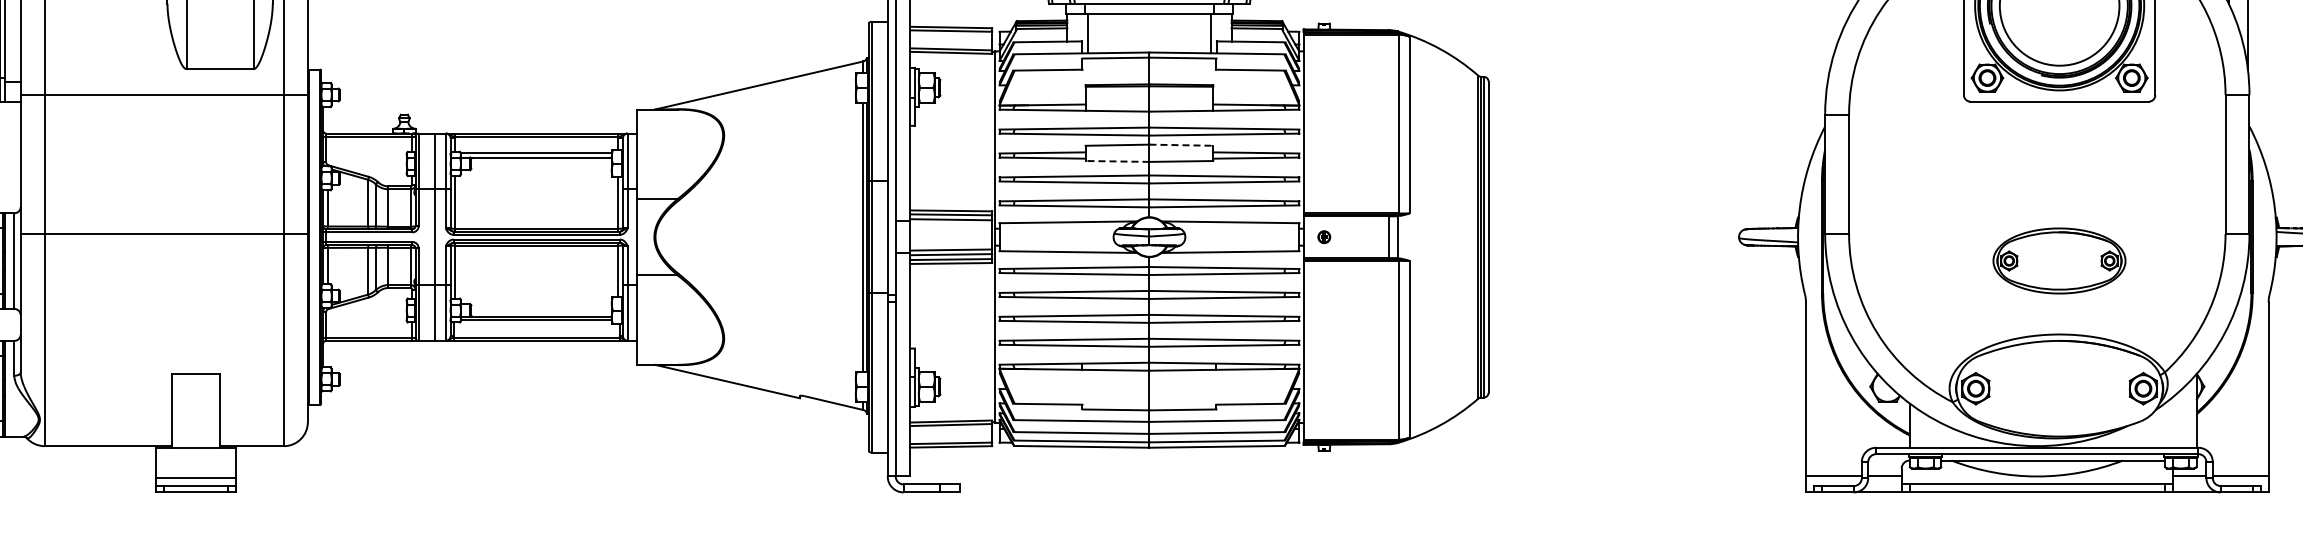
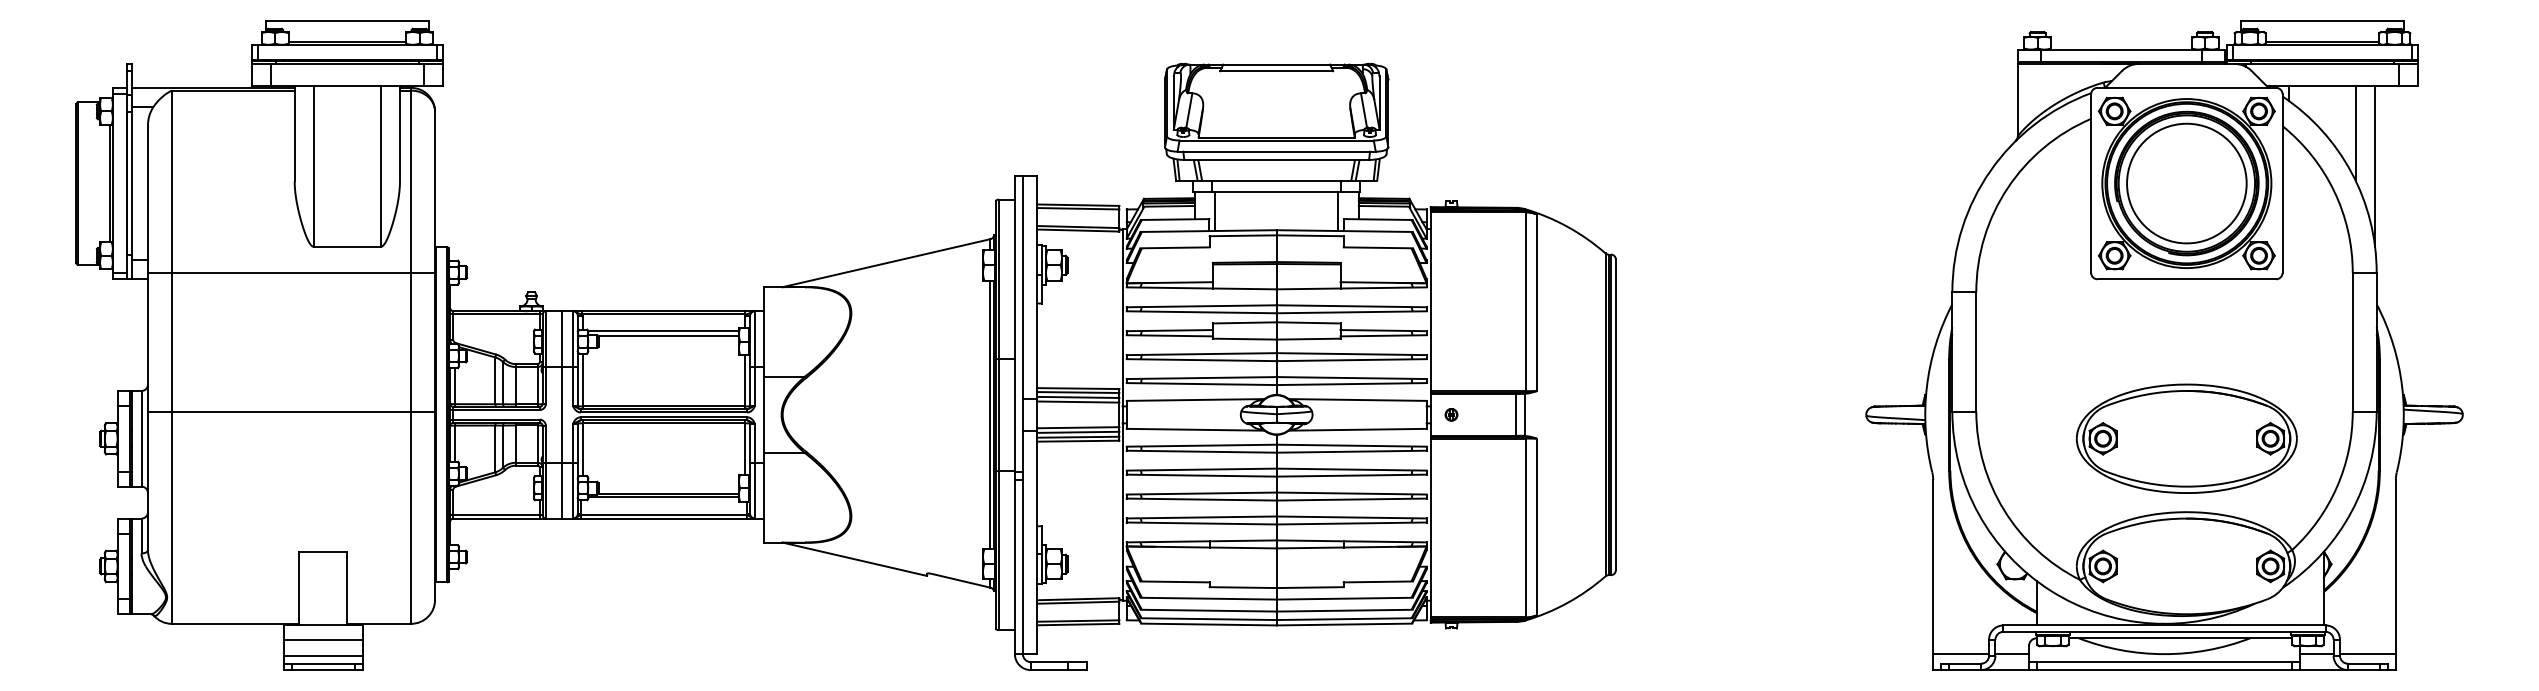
line: (1181, 144) -> (1308, 322), dashed -> solid
line: (1117, 161) -> (1244, 339), dashed -> solid
line: (951, 223) -> (1078, 401), added
part: (2059, 260) -> (2186, 438), size x1.67
line: (196, 461) -> (323, 639), added

